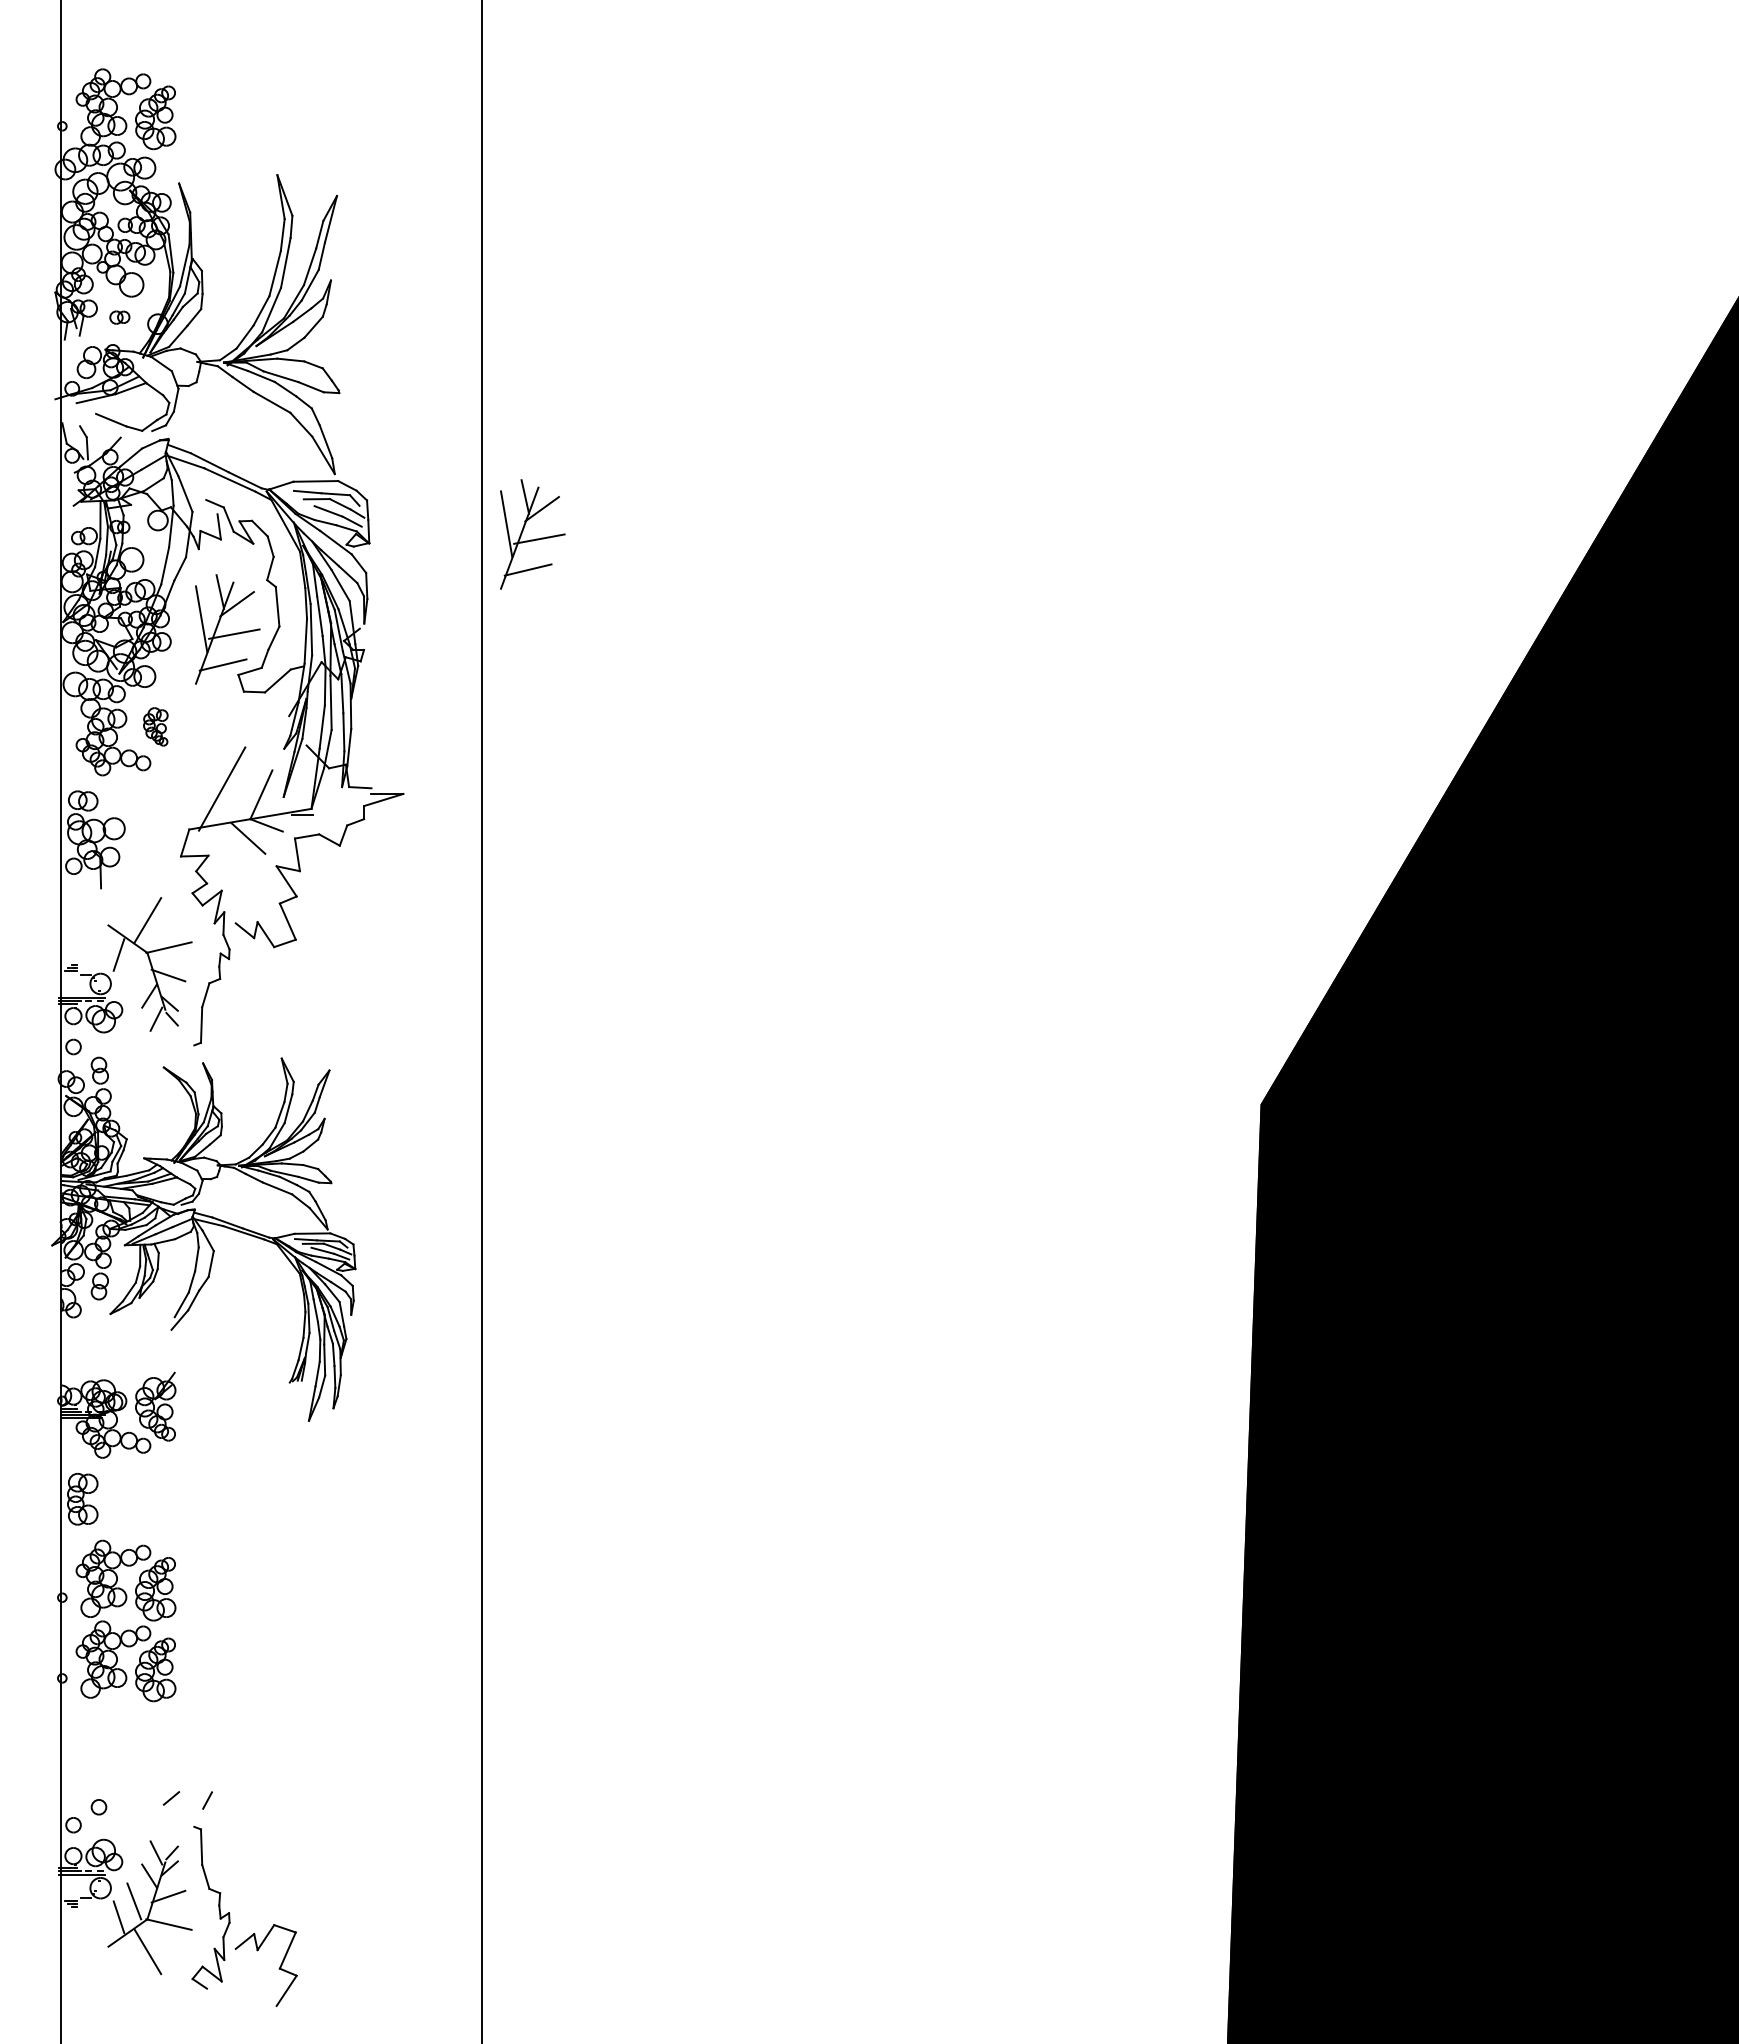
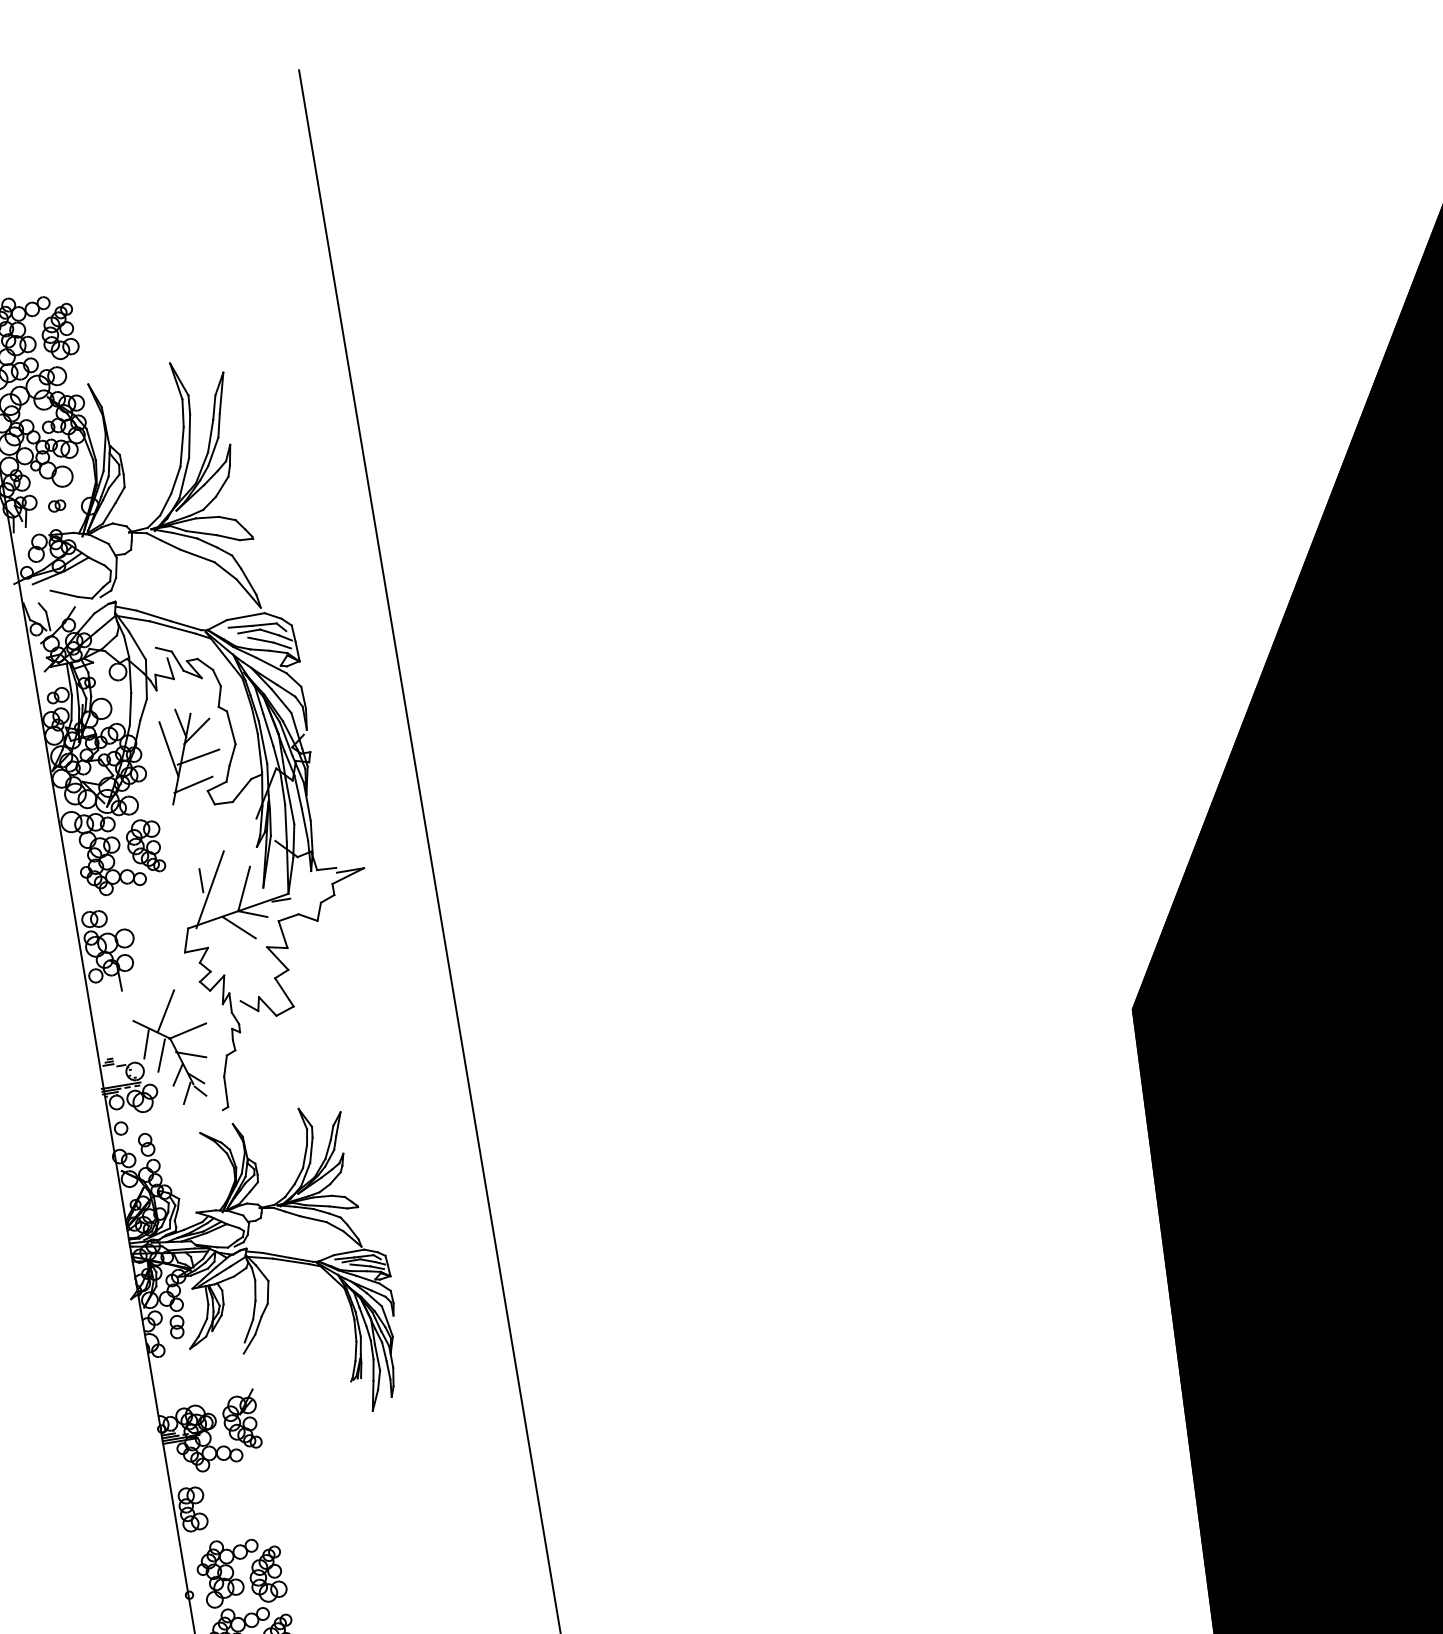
part: (532, 534) -> (436, 630), removed
part: (155, 726) -> (145, 846), size x1.67
line: (213, 776) -> (201, 880), added
line: (134, 970) -> (161, 1055), added

